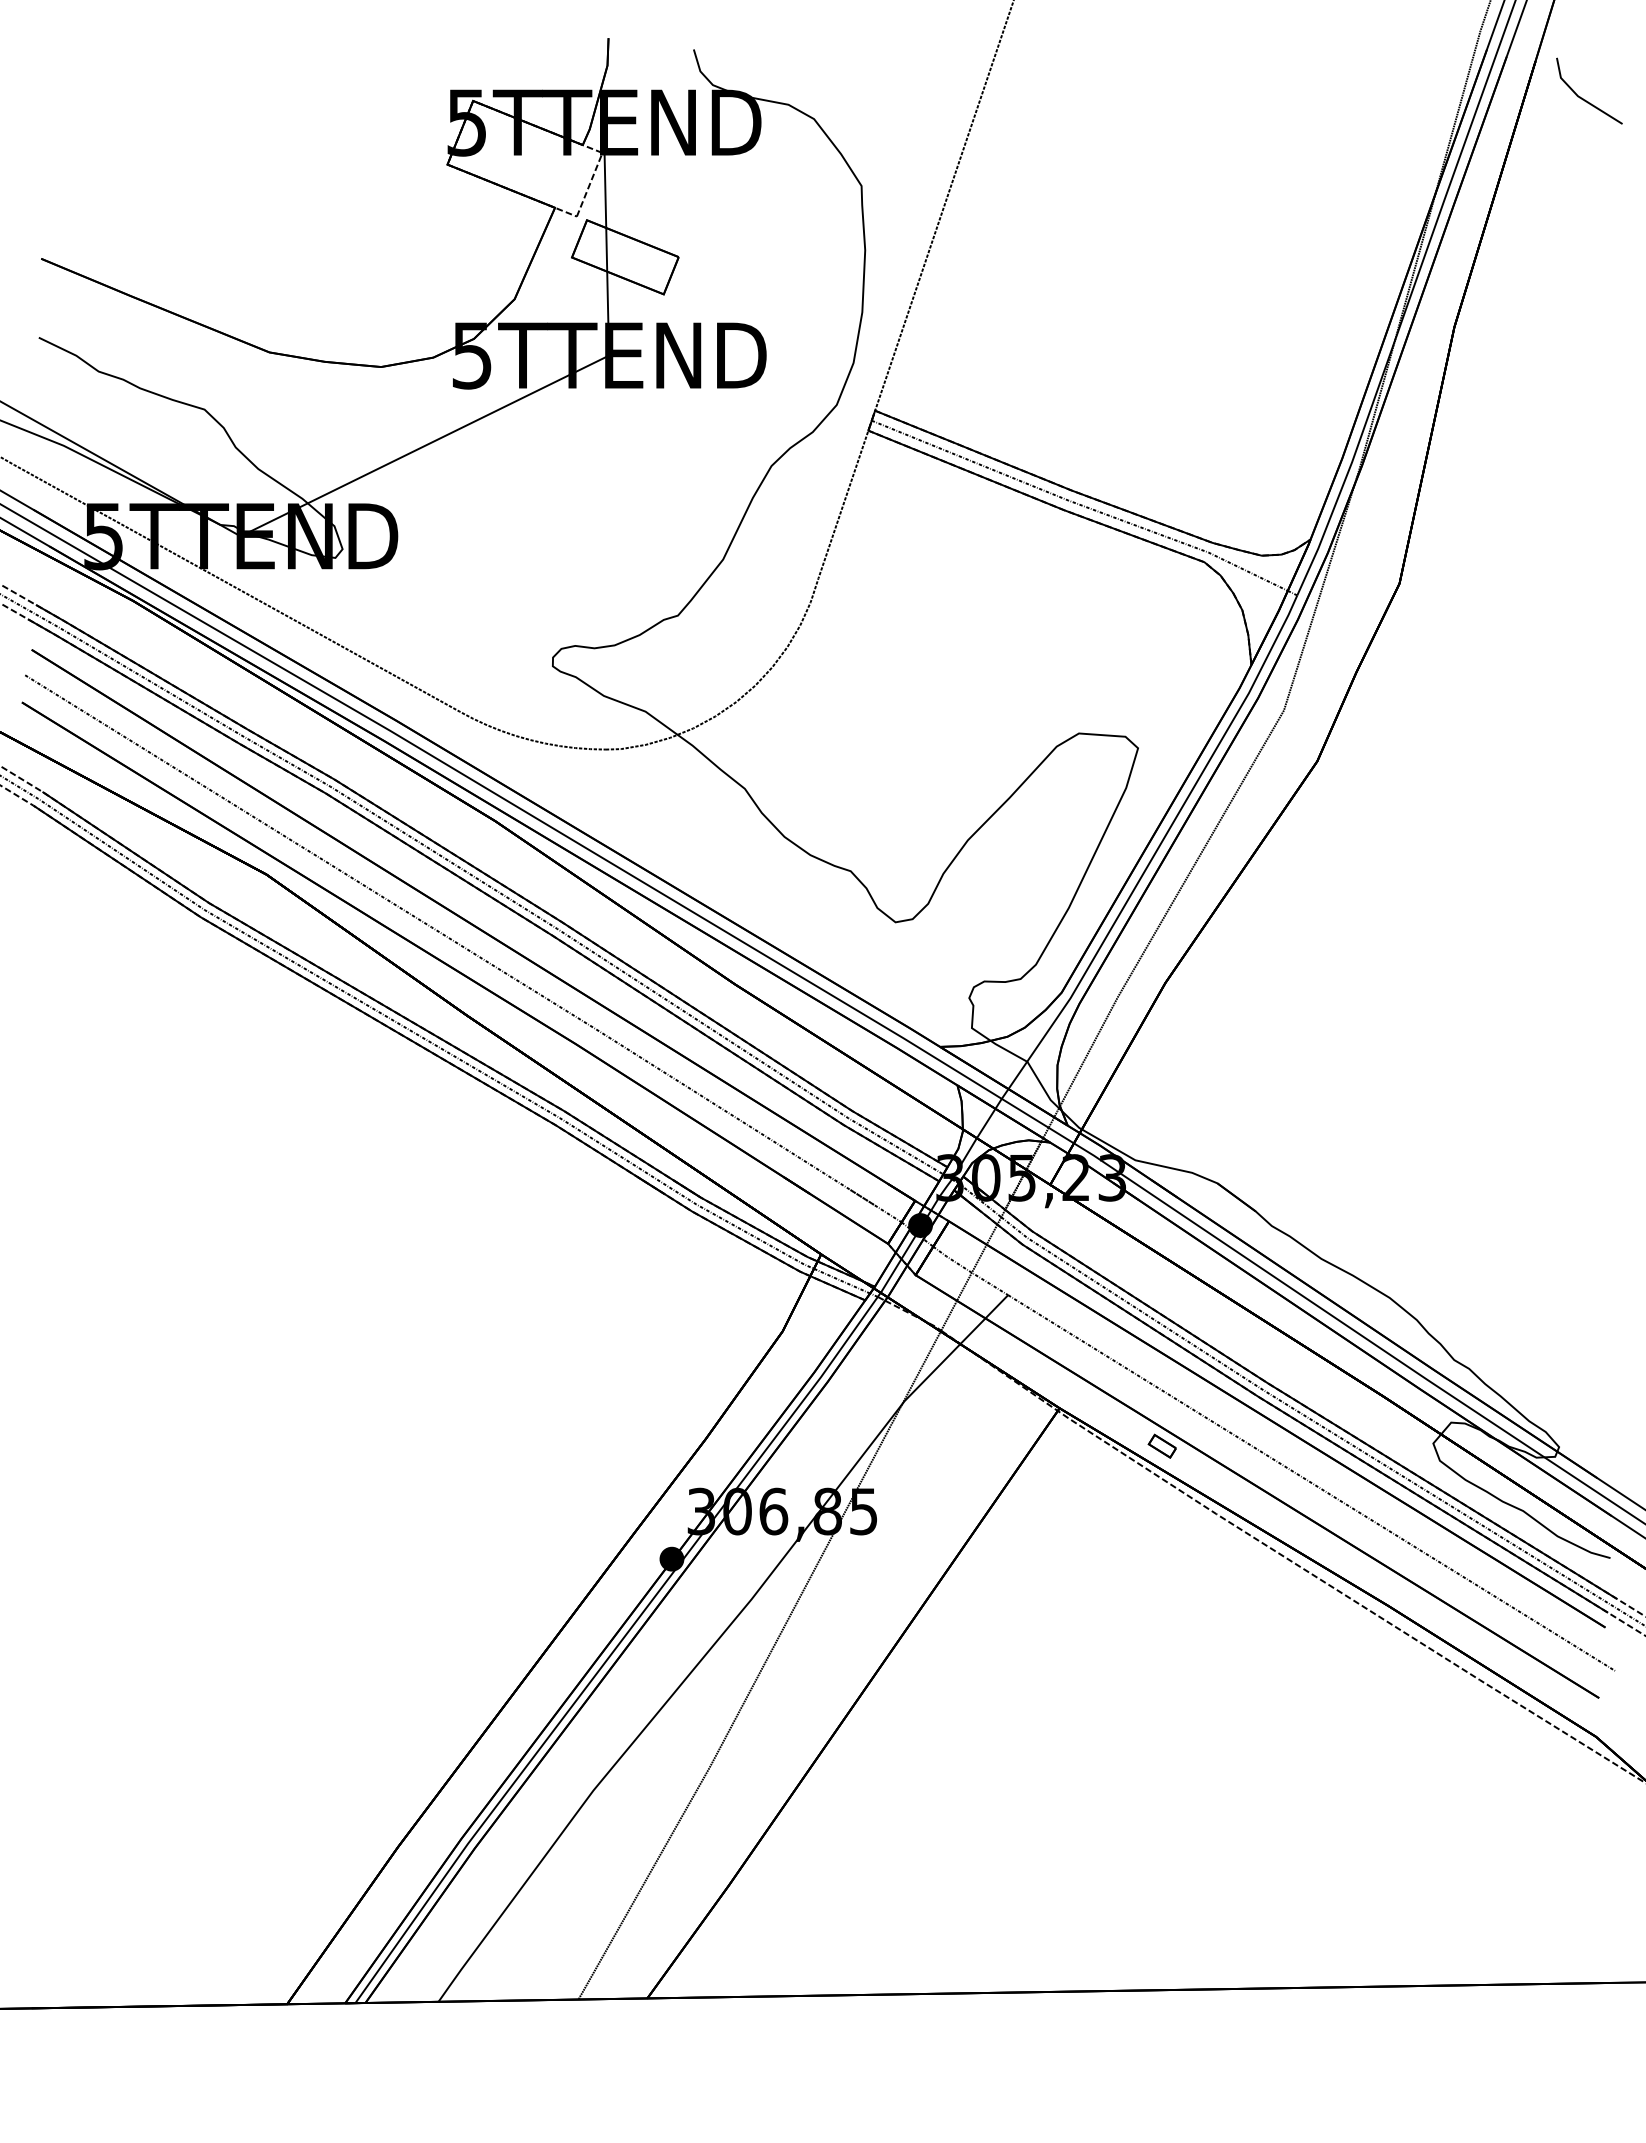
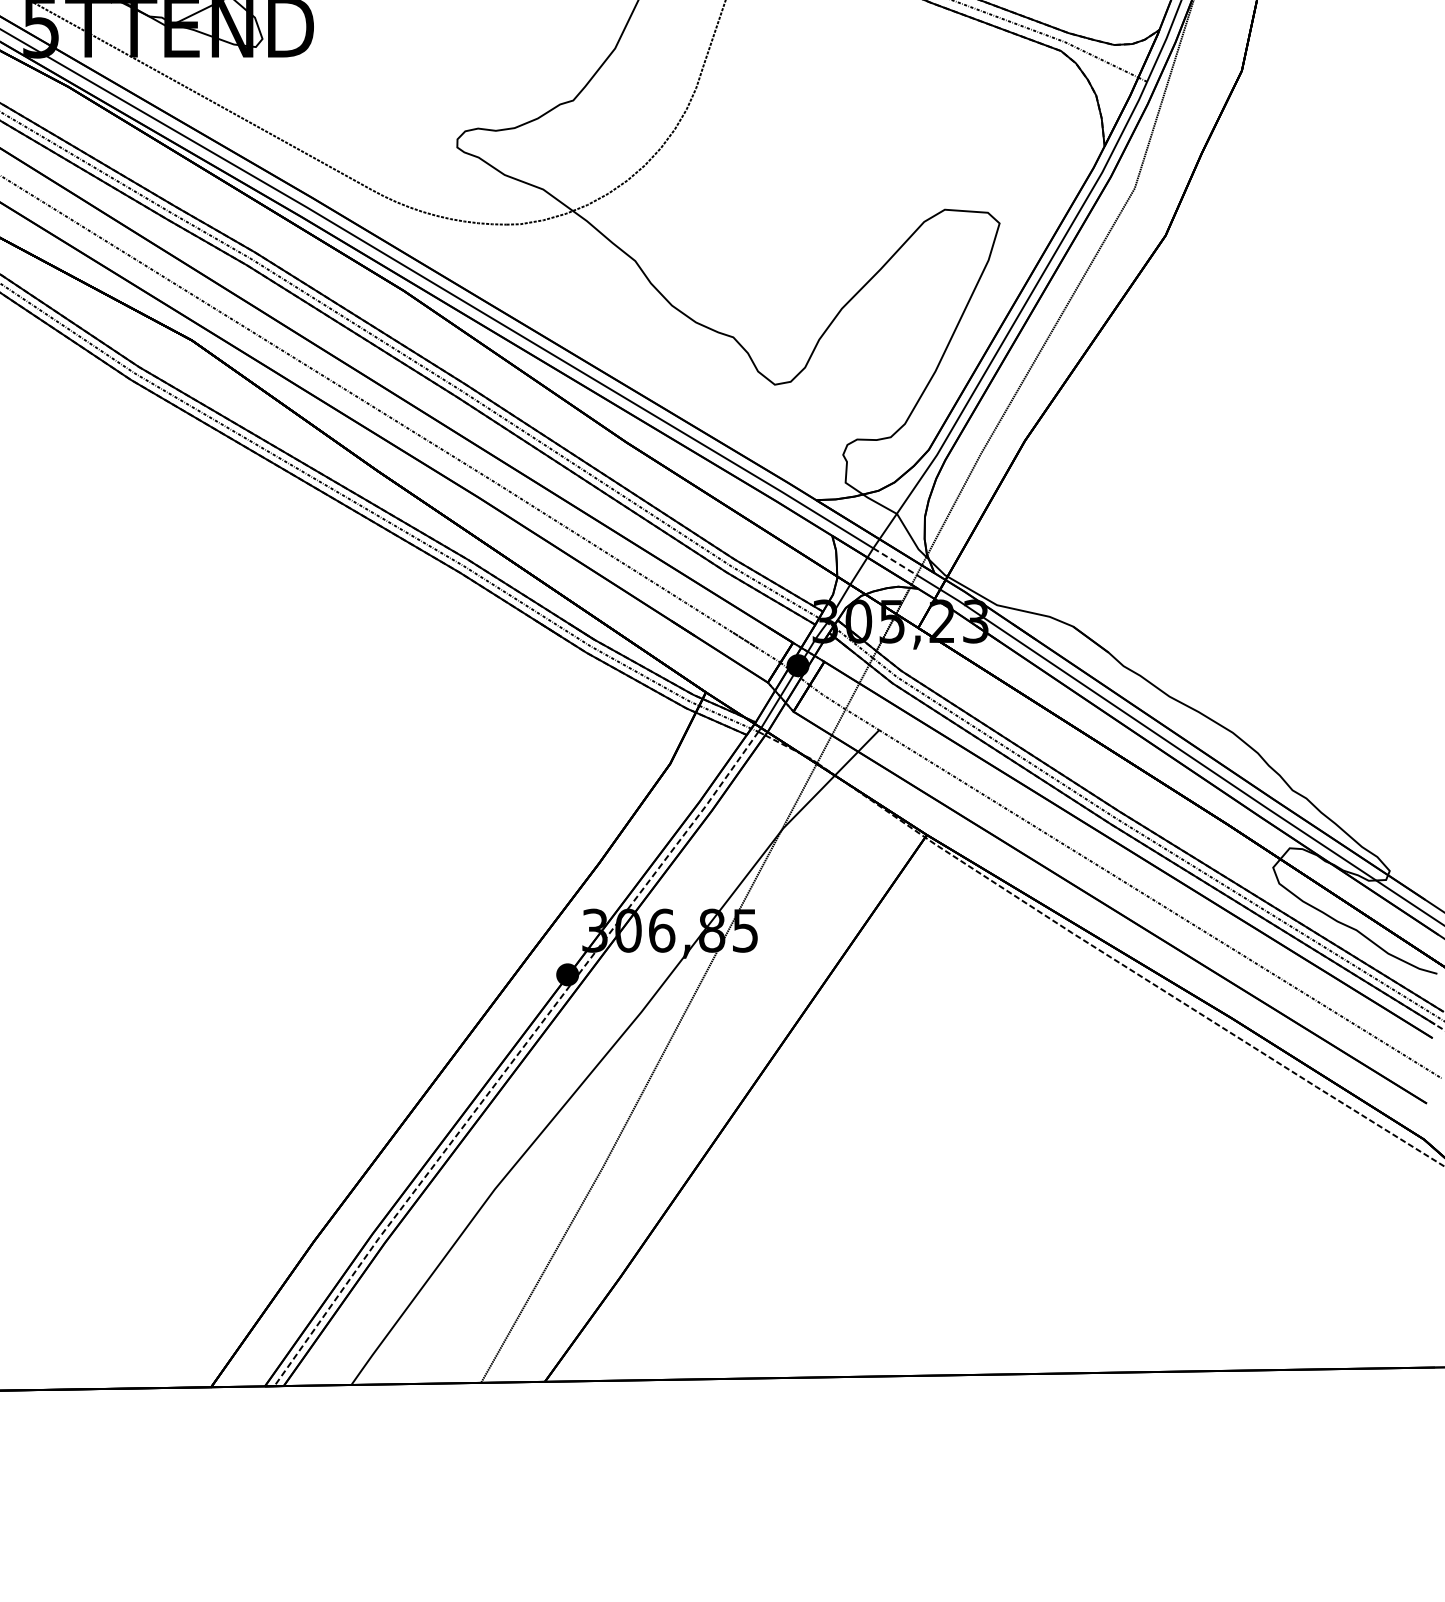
line: (1025, 1113) -> (895, 561), solid -> dashed
part: (1161, 1445) -> (1021, 869), removed
line: (615, 1649) -> (515, 1058), solid -> dashed

